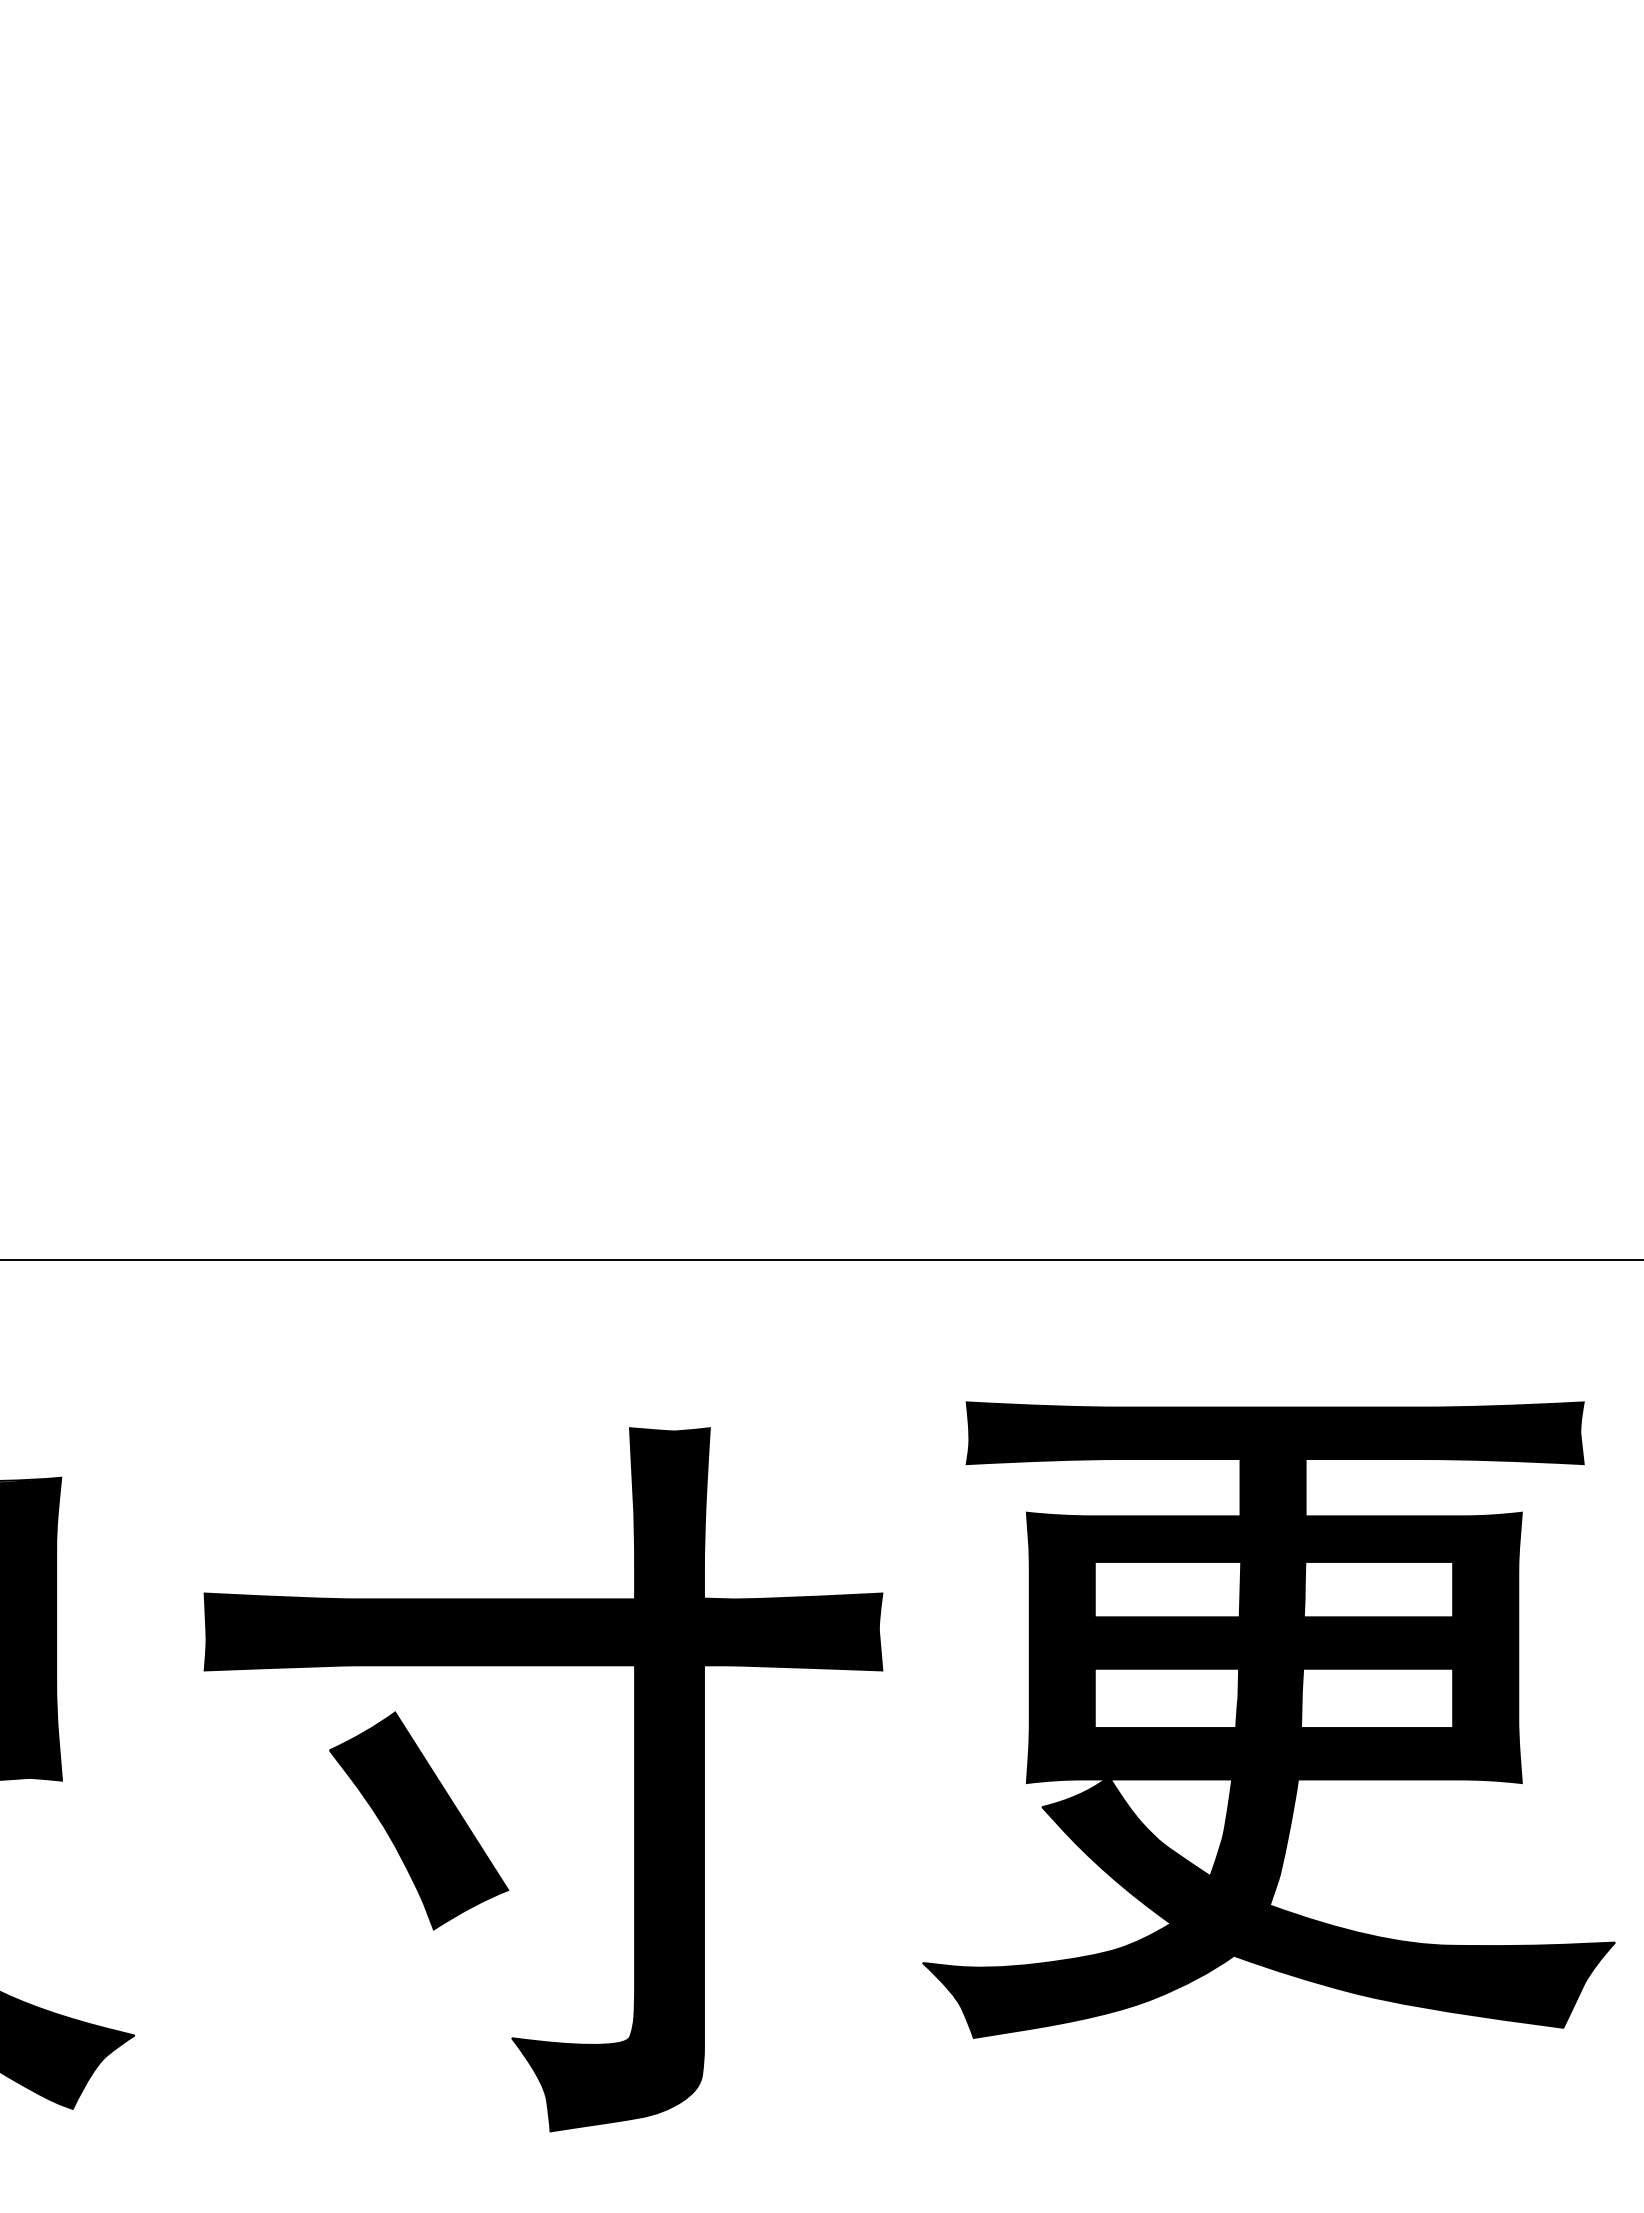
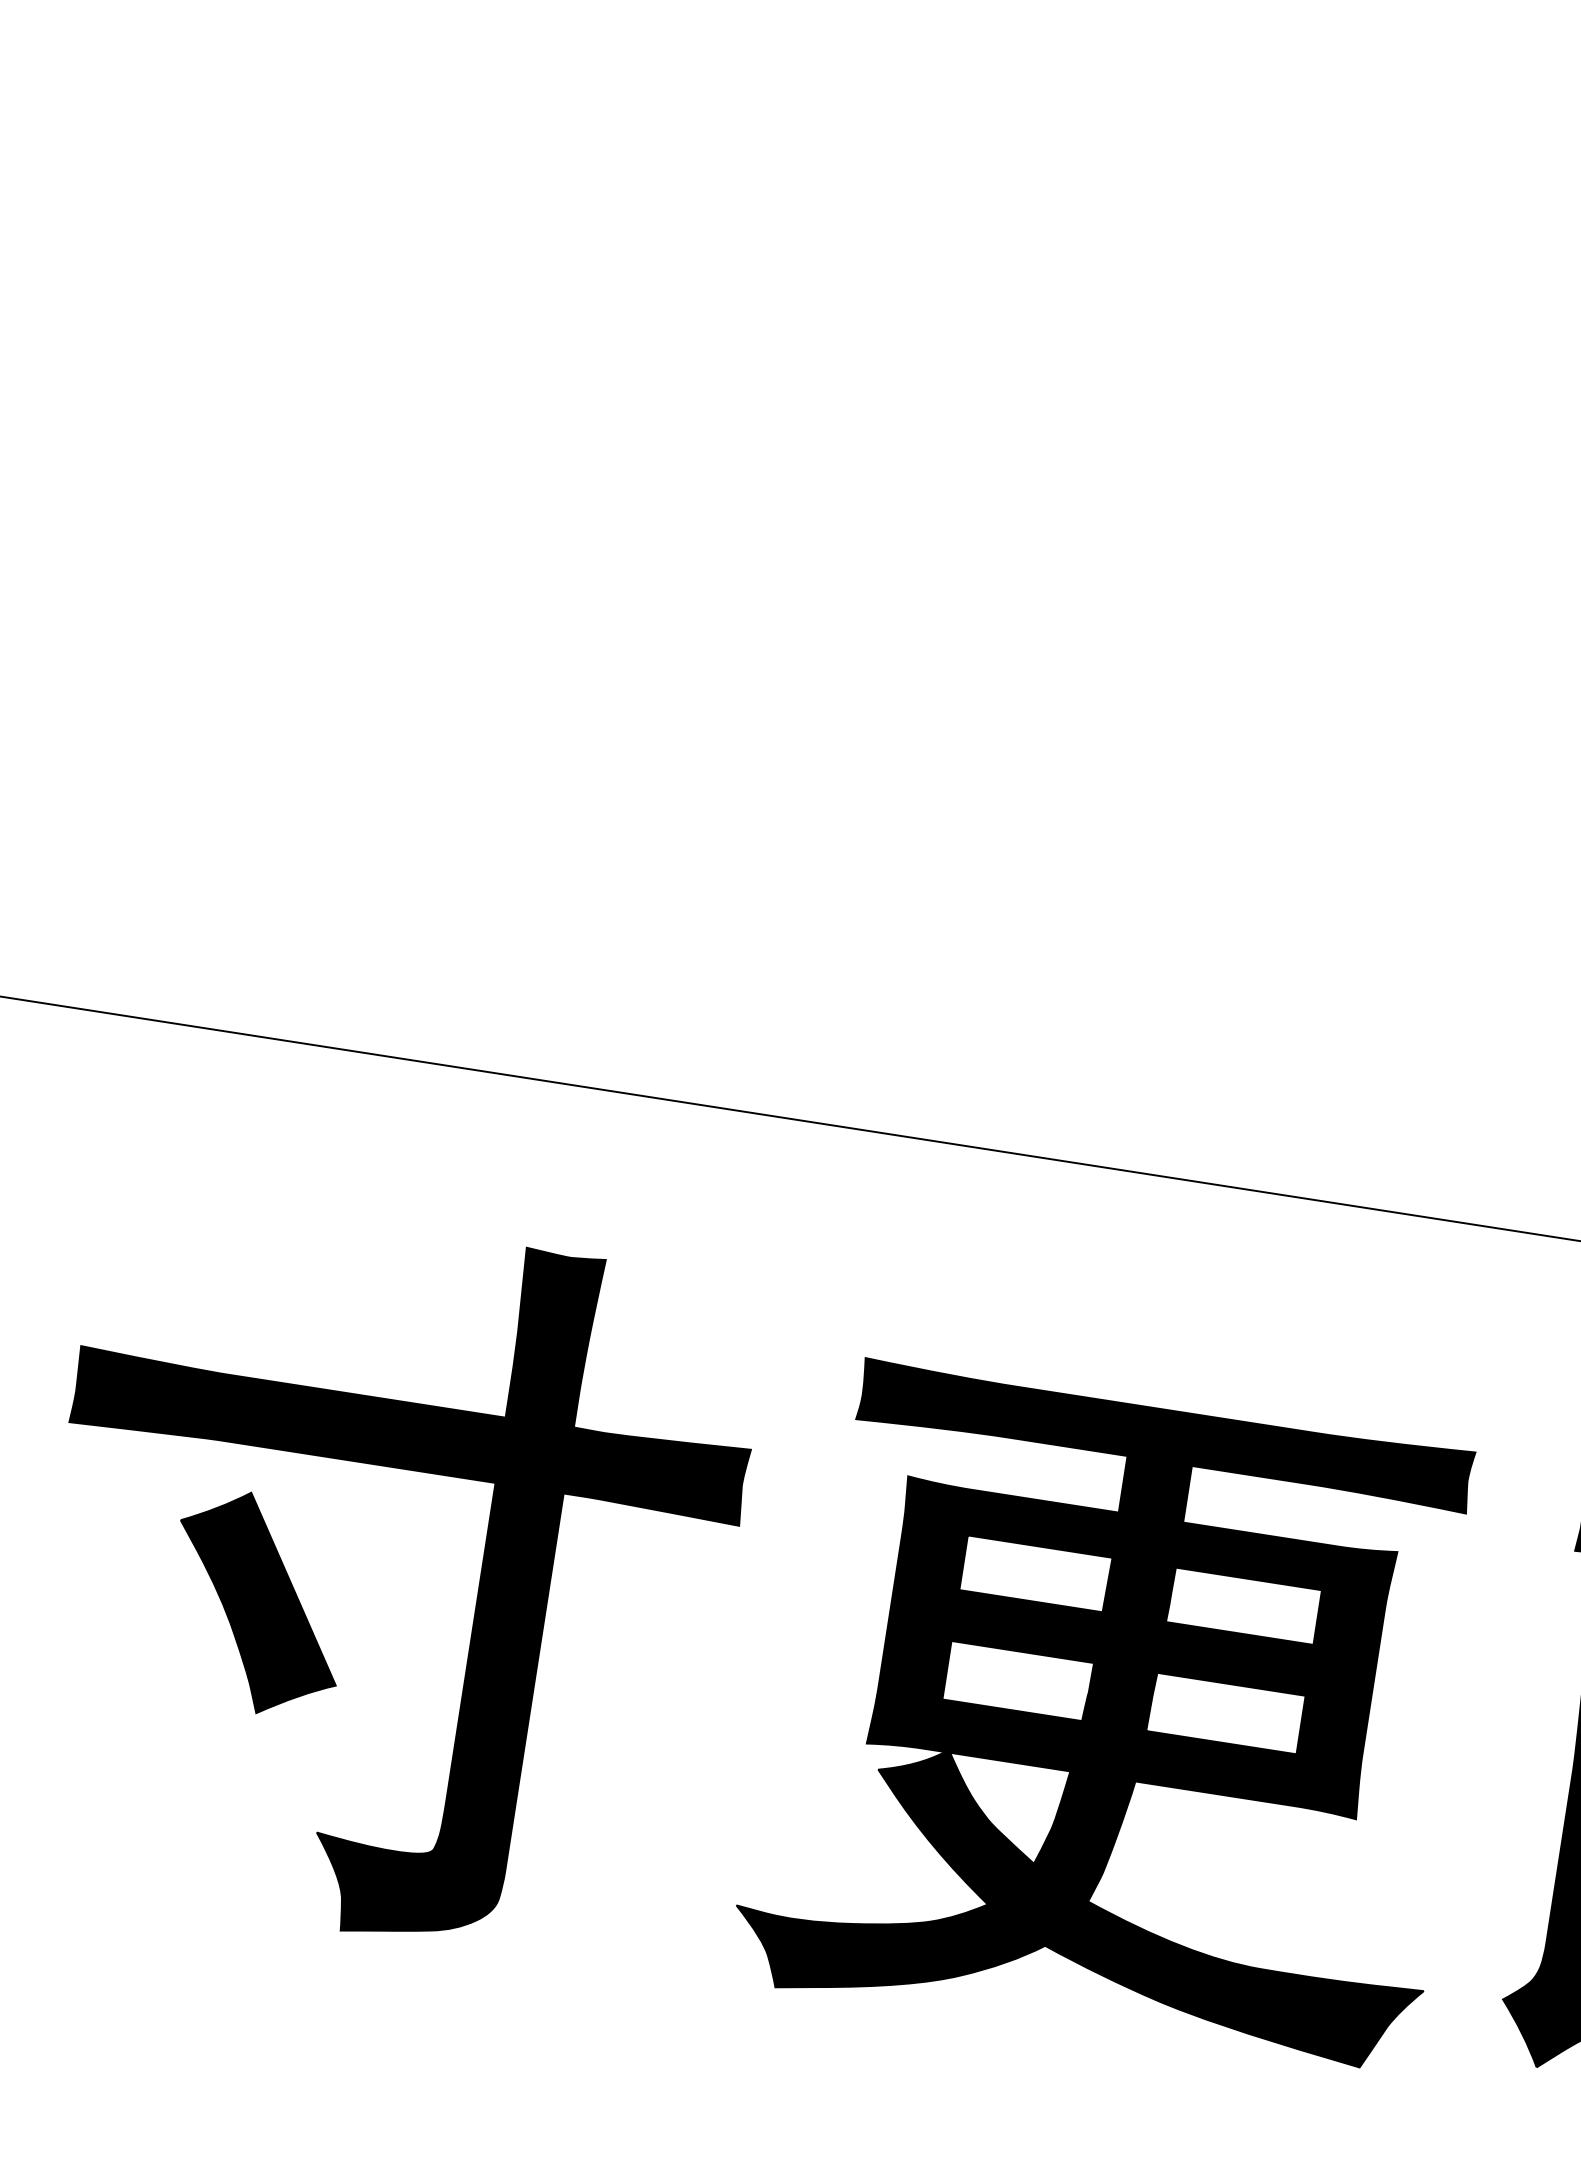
part: (1268, 1719) -> (1115, 1717), moved

